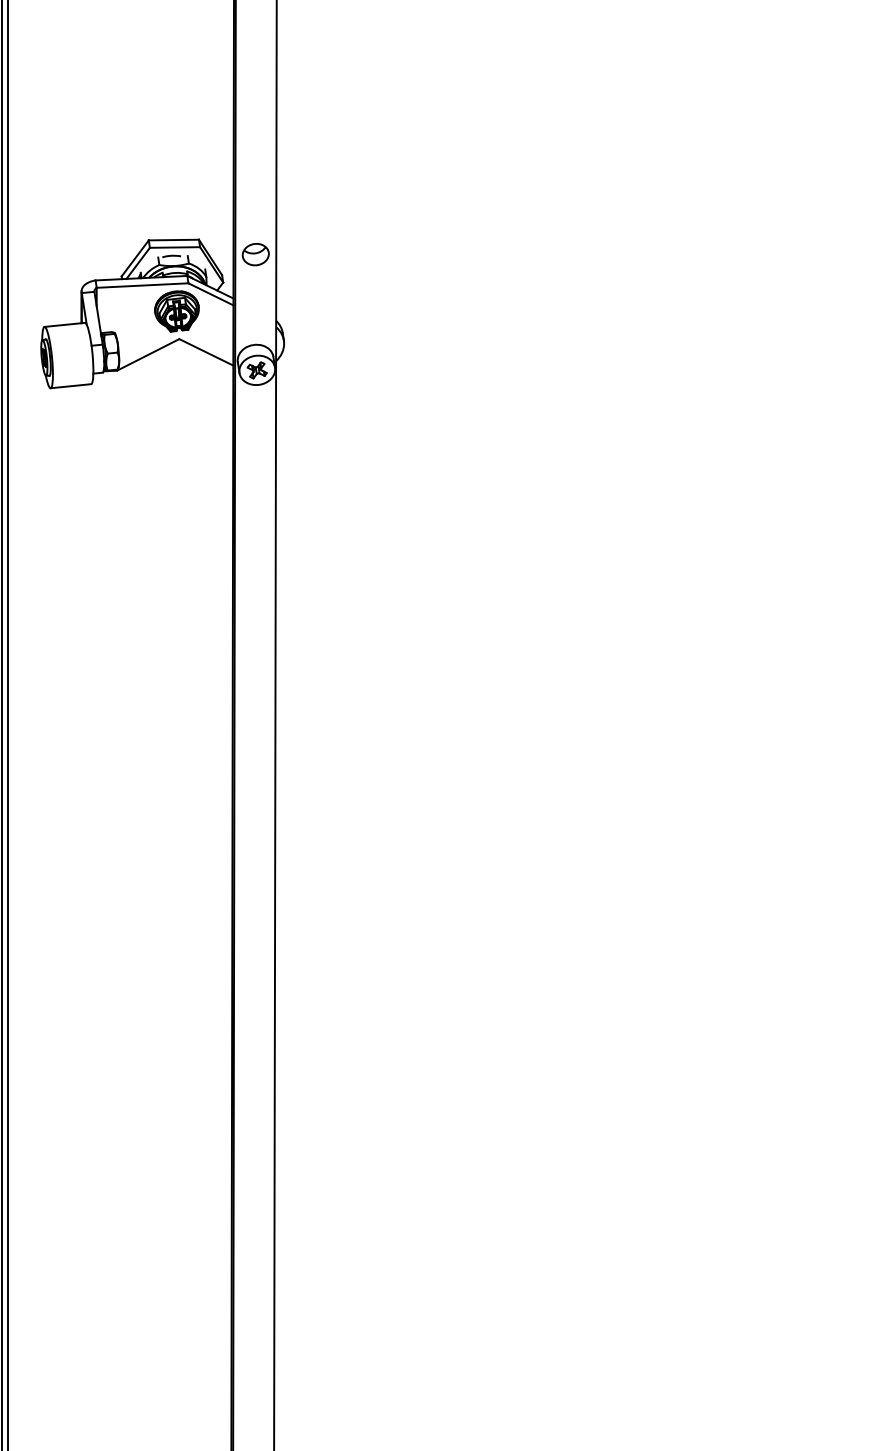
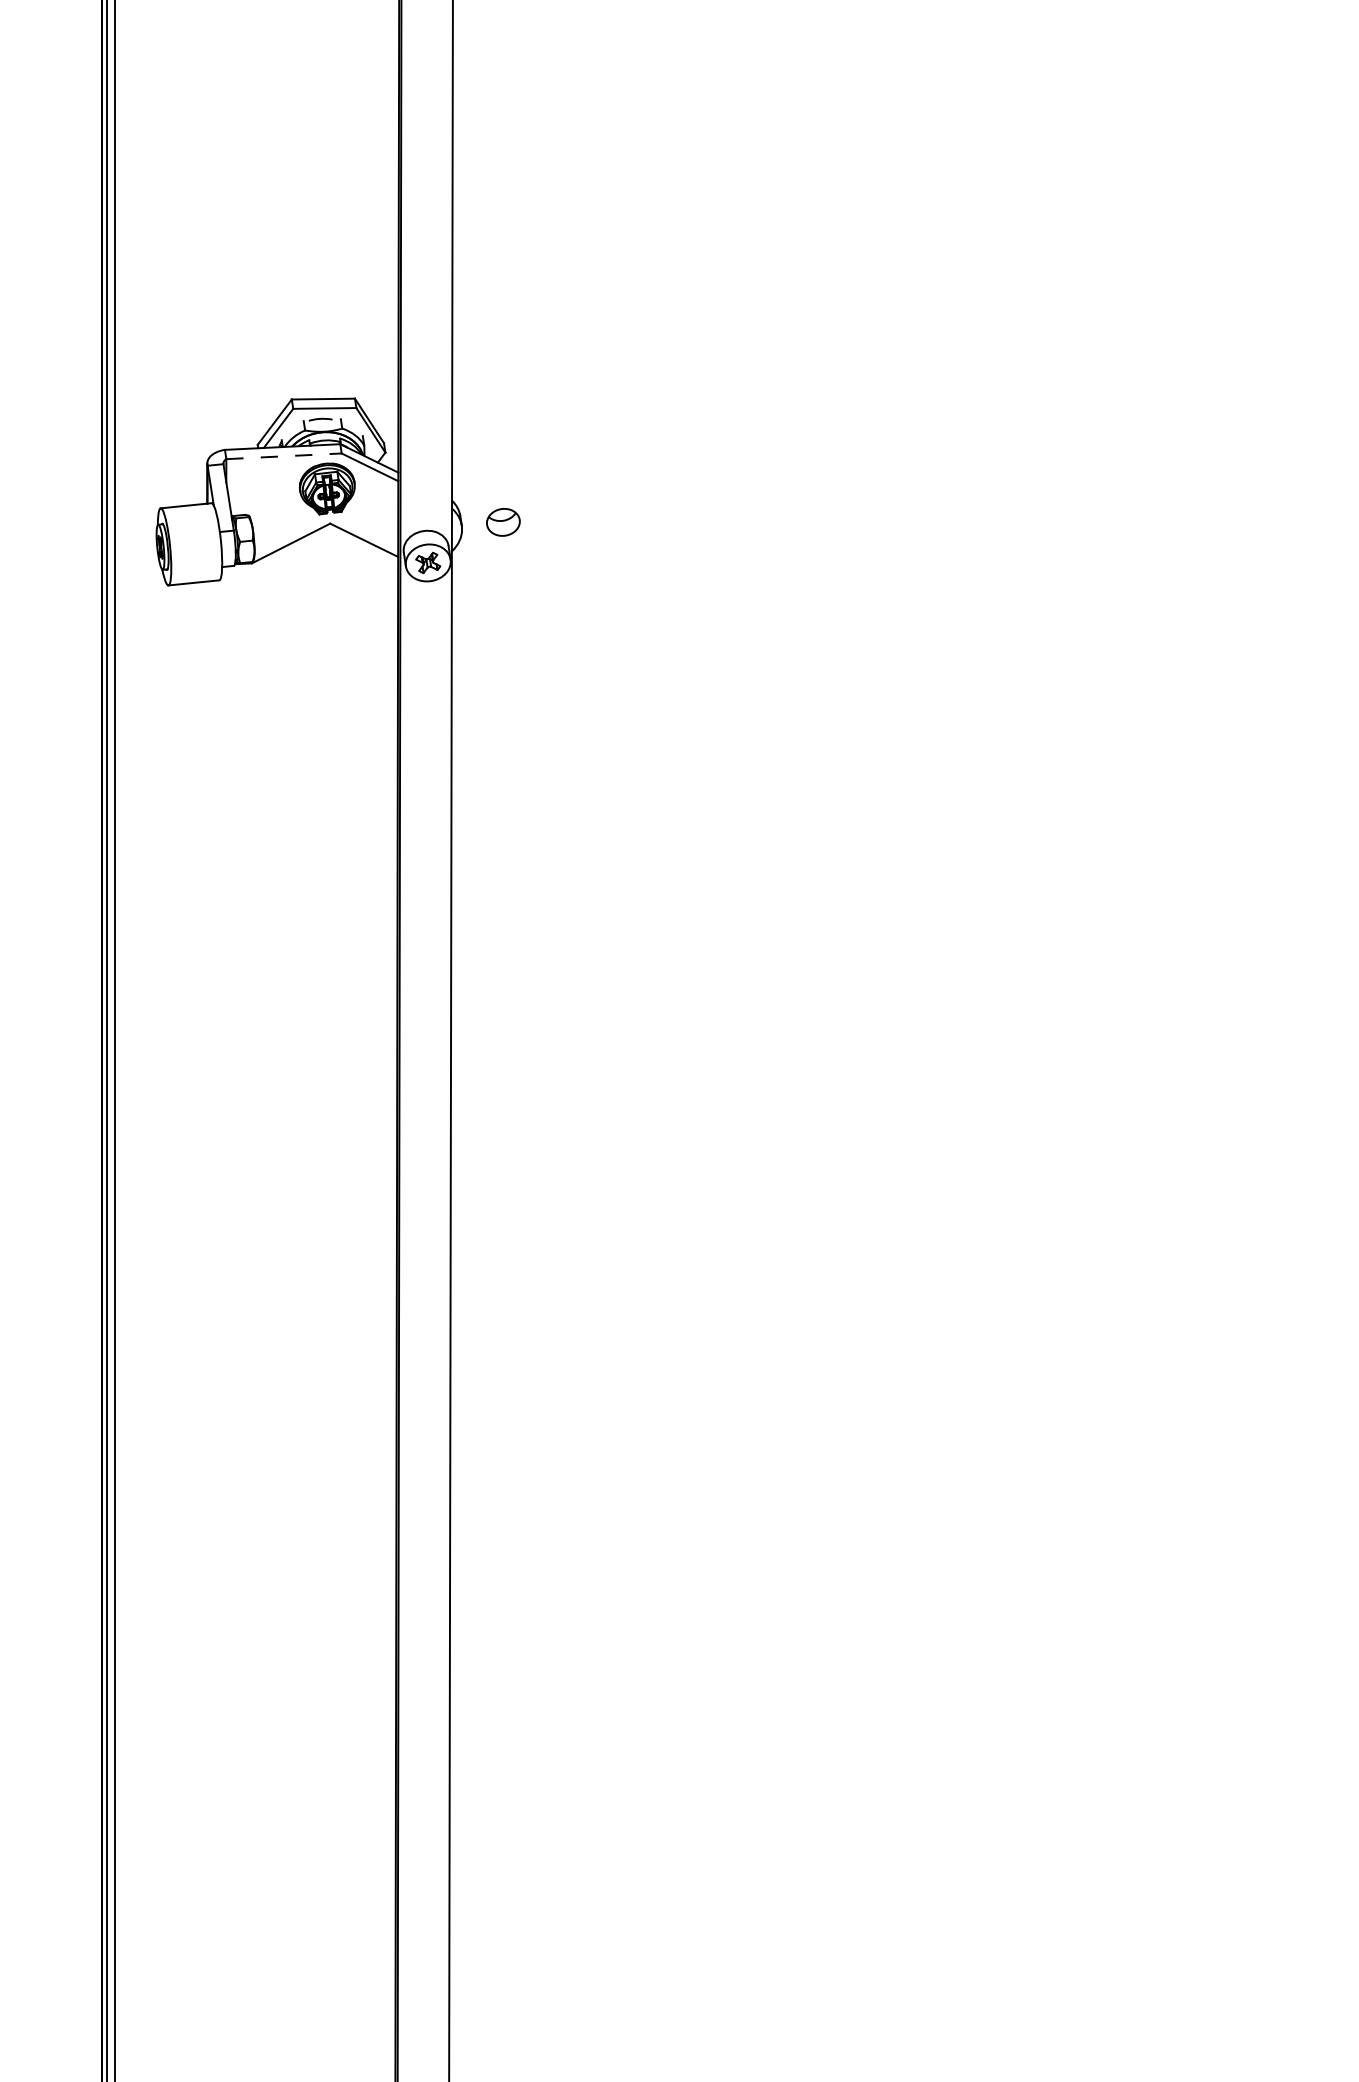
part: (255, 254) -> (503, 522), moved
line: (142, 285) -> (284, 456), solid -> dashed

